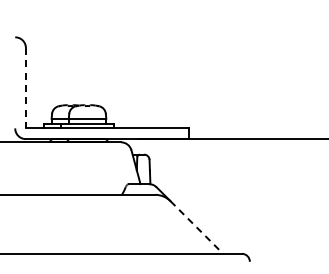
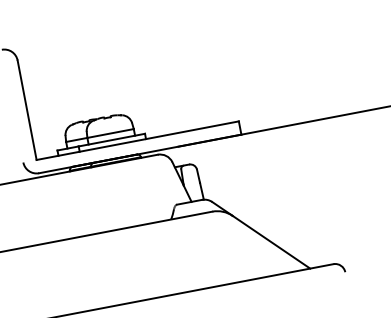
line: (25, 88) -> (26, 110), dashed -> solid
line: (197, 227) -> (272, 242), dashed -> solid

